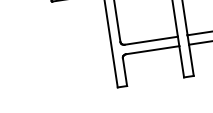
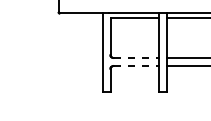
line: (151, 41) -> (136, 58), solid -> dashed
line: (153, 50) -> (136, 66), solid -> dashed

